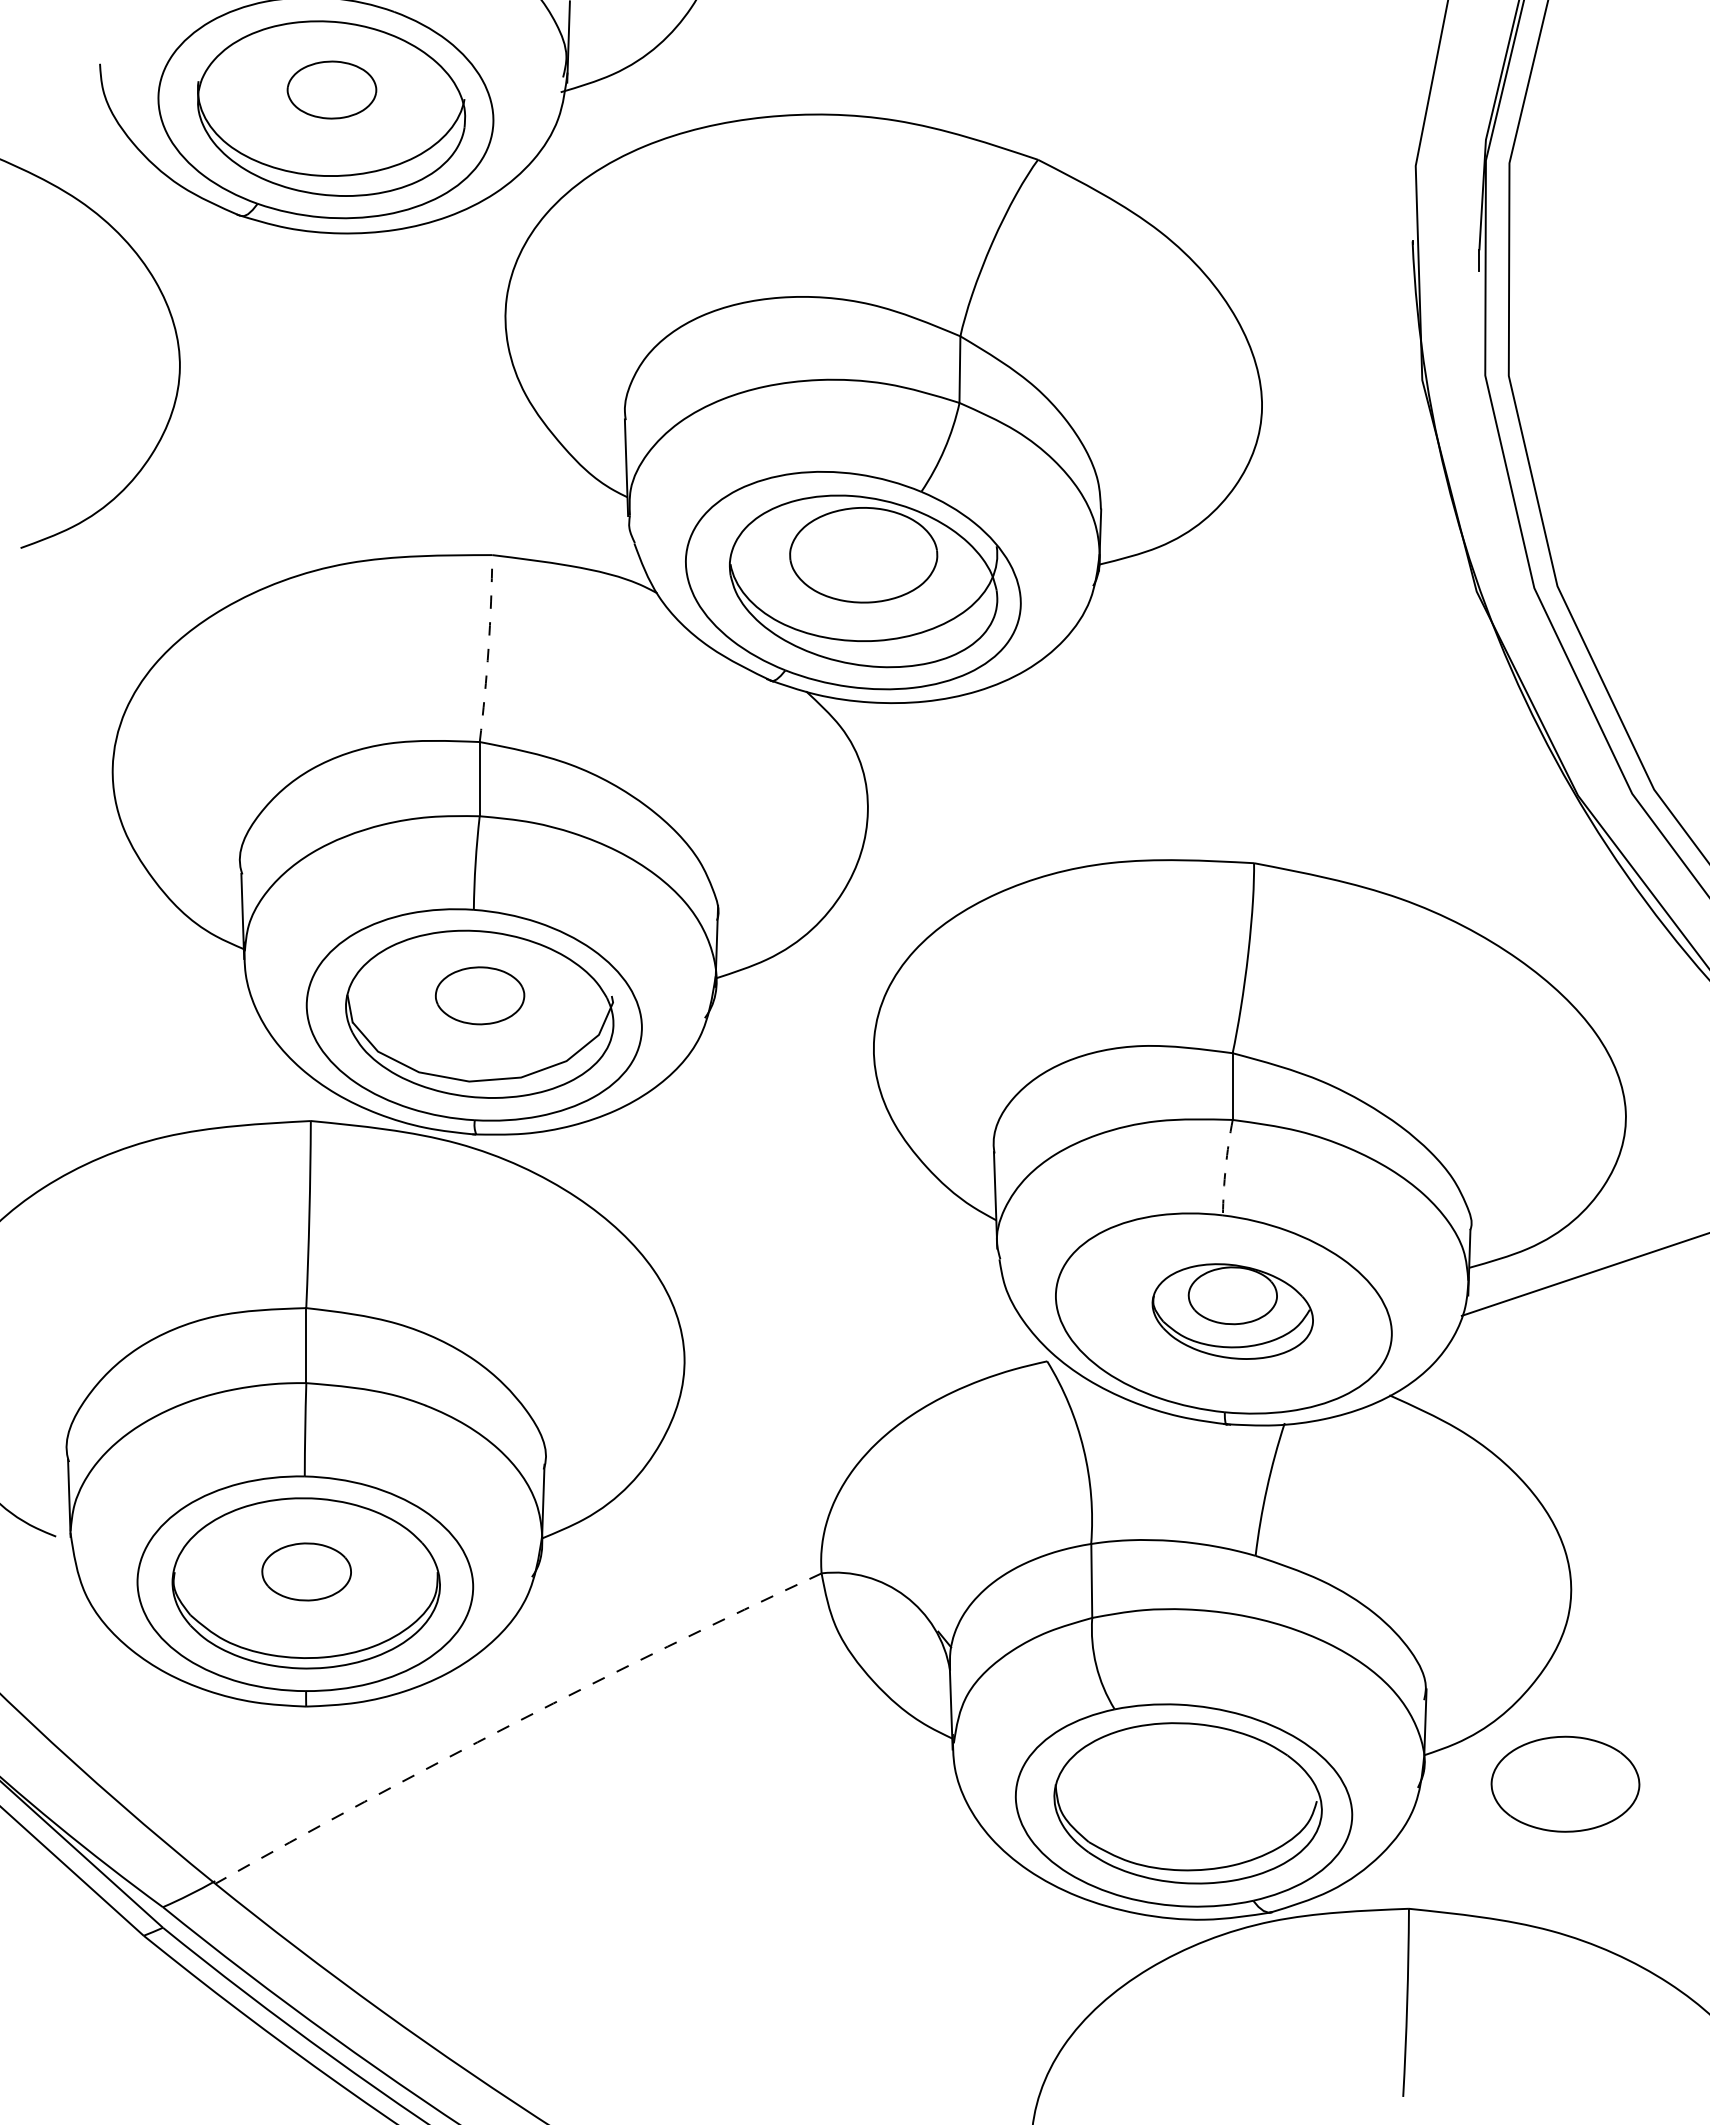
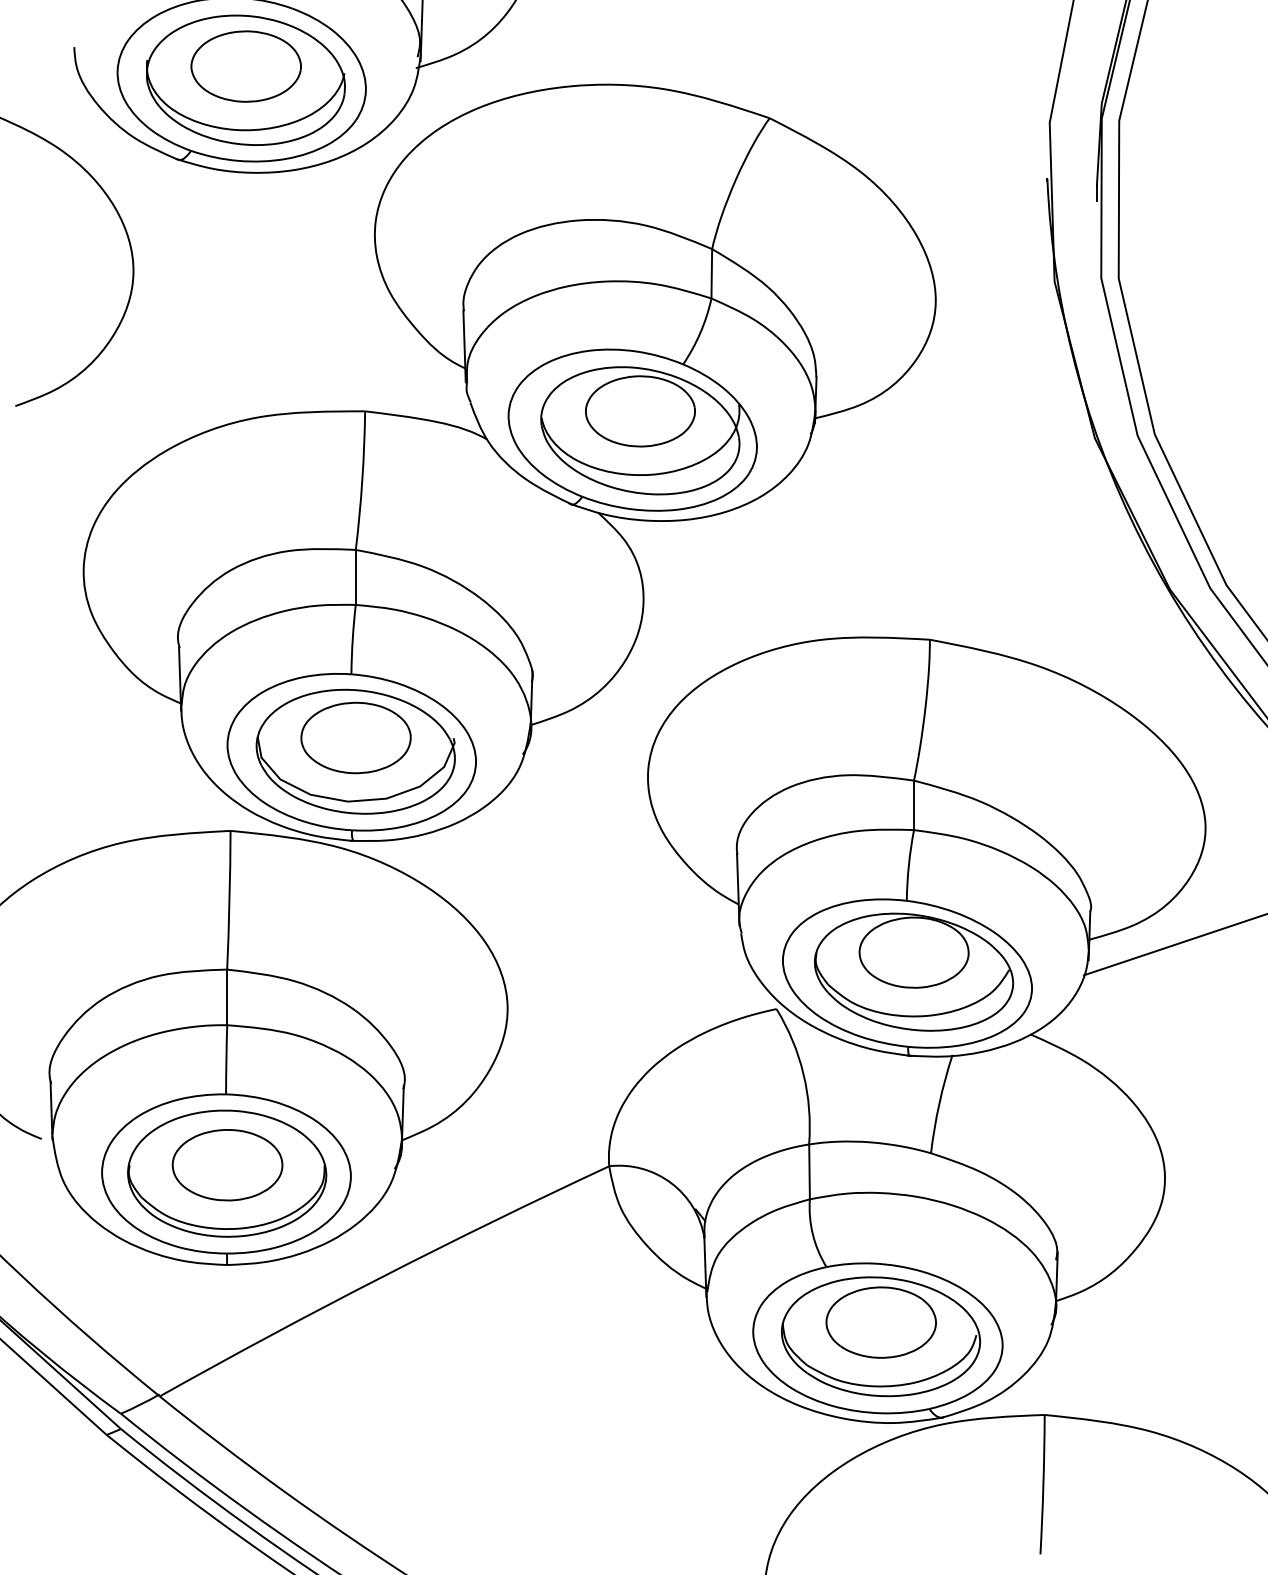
part: (331, 89) -> (245, 66), size x1.67
arc: (488, 648) -> (362, 480), dashed -> solid
part: (479, 995) -> (355, 737), size x1.67
arc: (1225, 1167) -> (908, 865), dashed -> solid
part: (1232, 1311) -> (913, 972), size x1.67
part: (306, 1571) -> (227, 1164), size x1.67
arc: (515, 1722) -> (382, 1276), dashed -> solid
part: (1565, 1783) -> (881, 1322), moved

